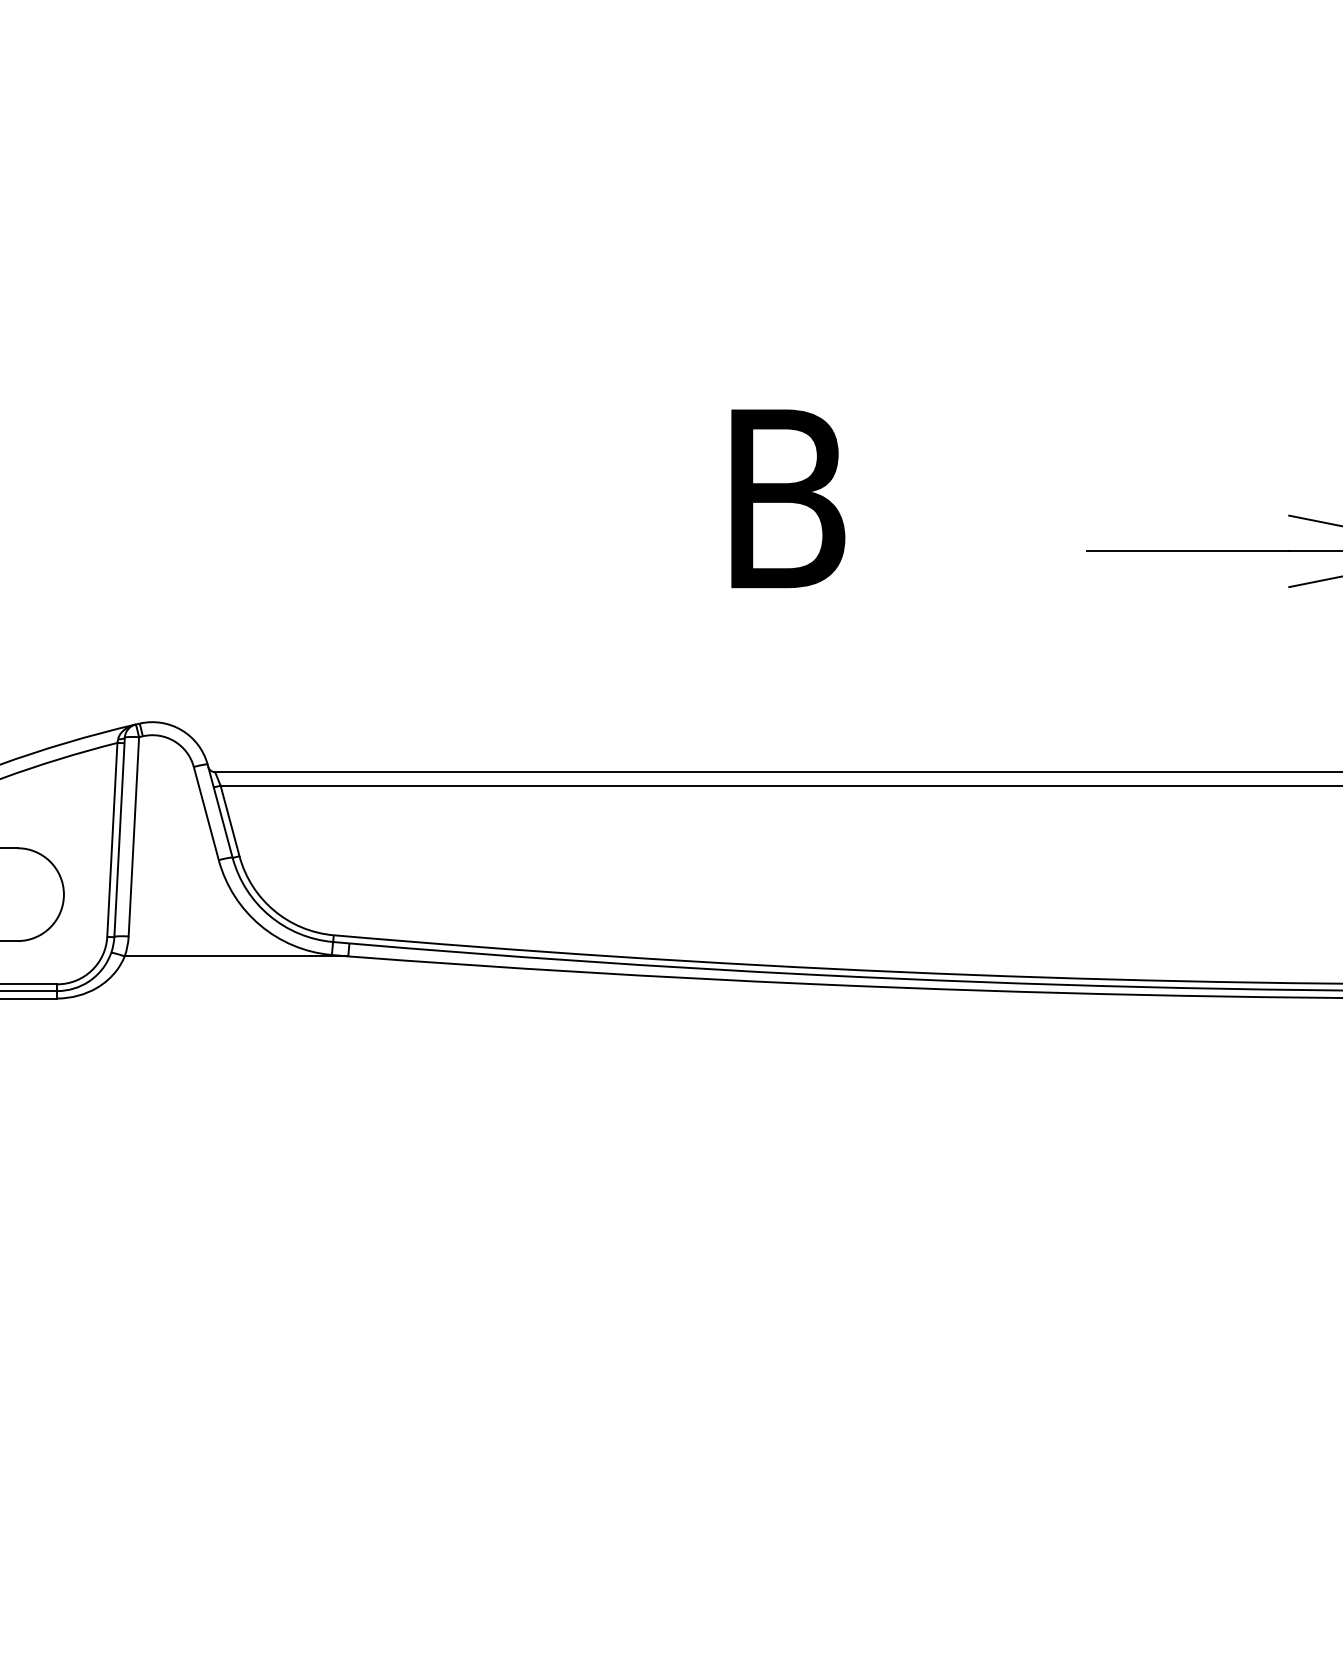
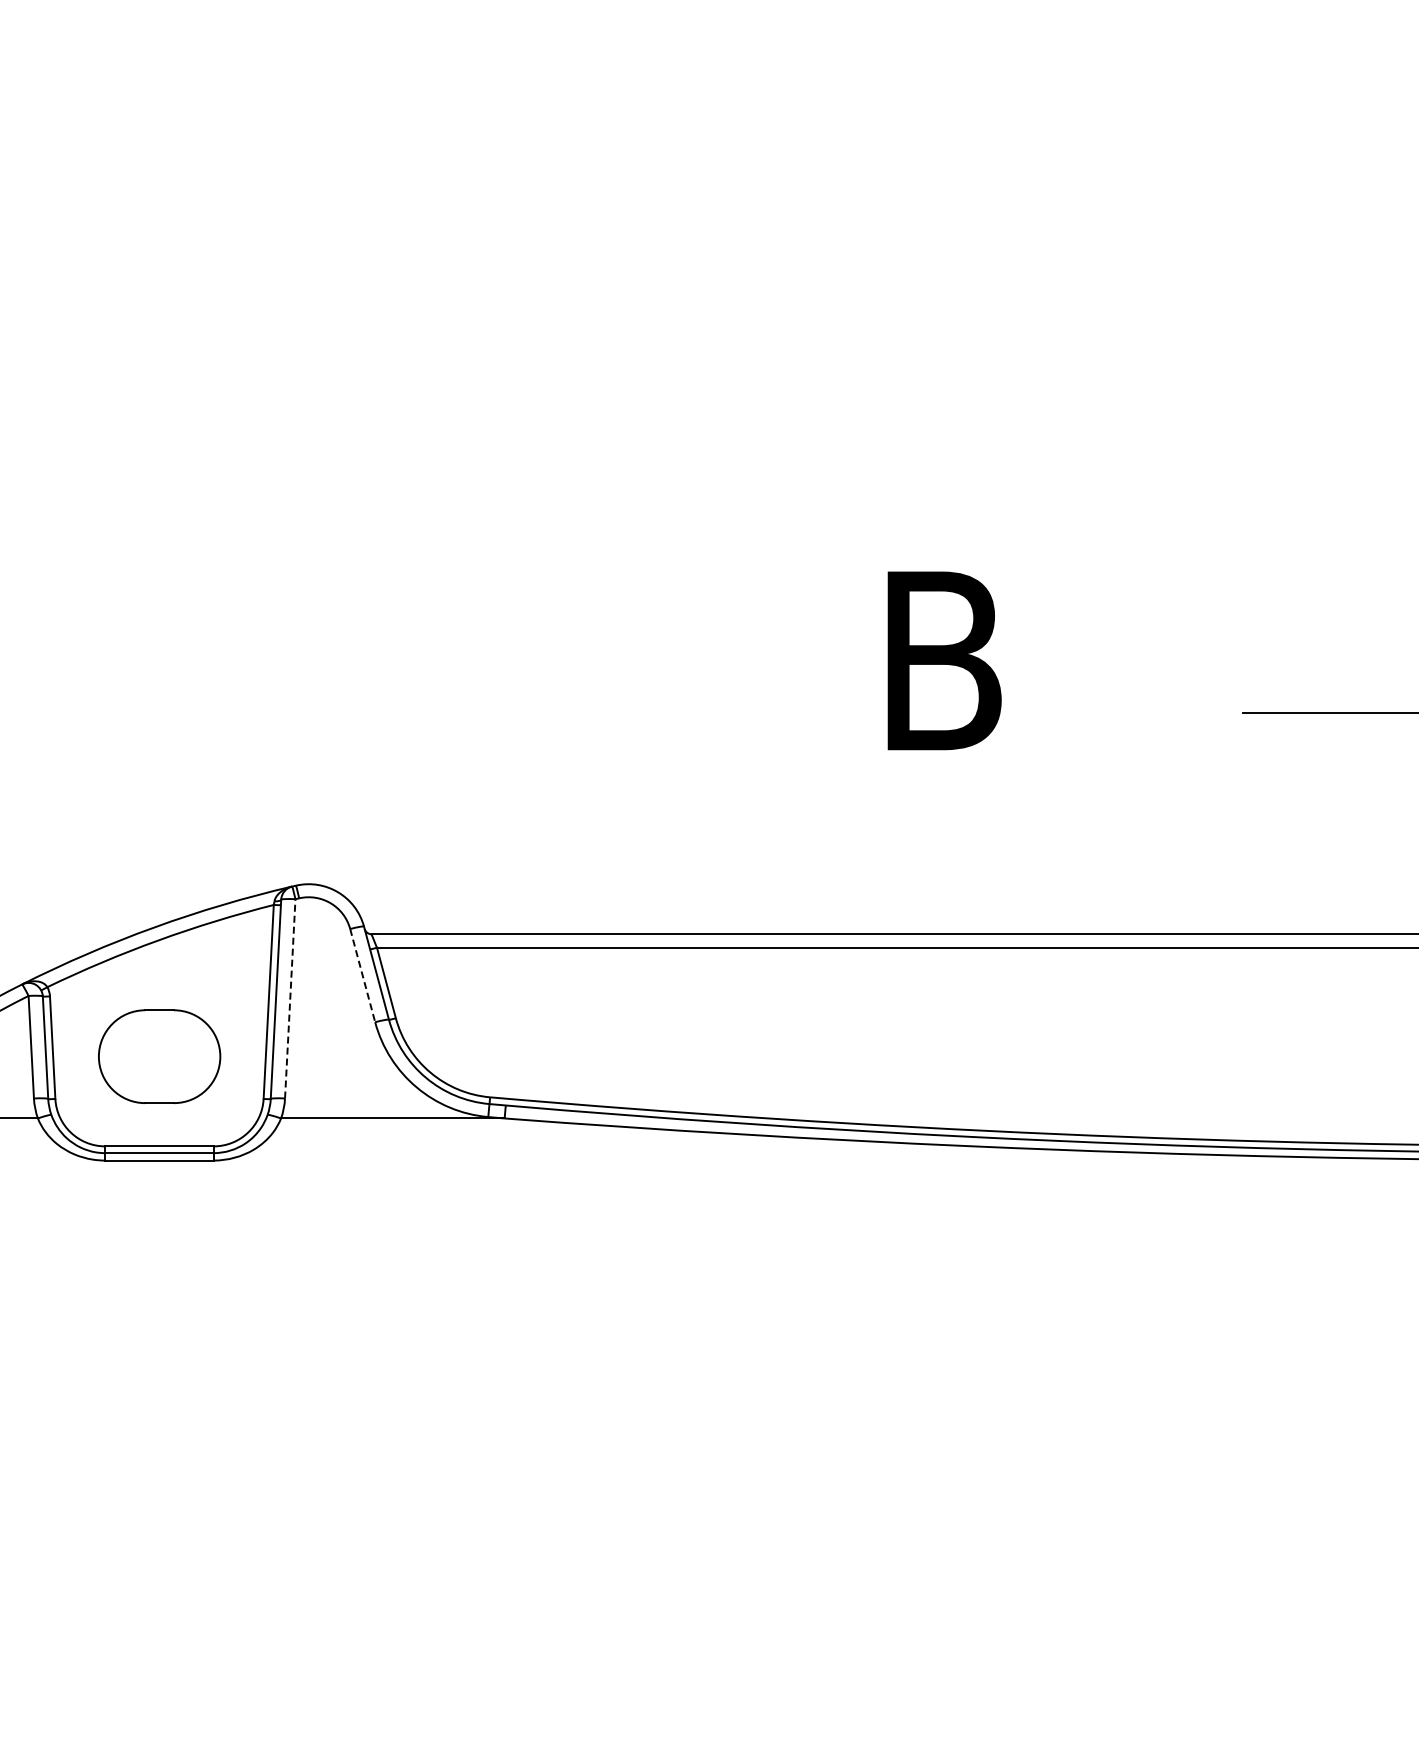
line: (206, 814) -> (362, 976), solid -> dashed
line: (134, 836) -> (290, 998), solid -> dashed

